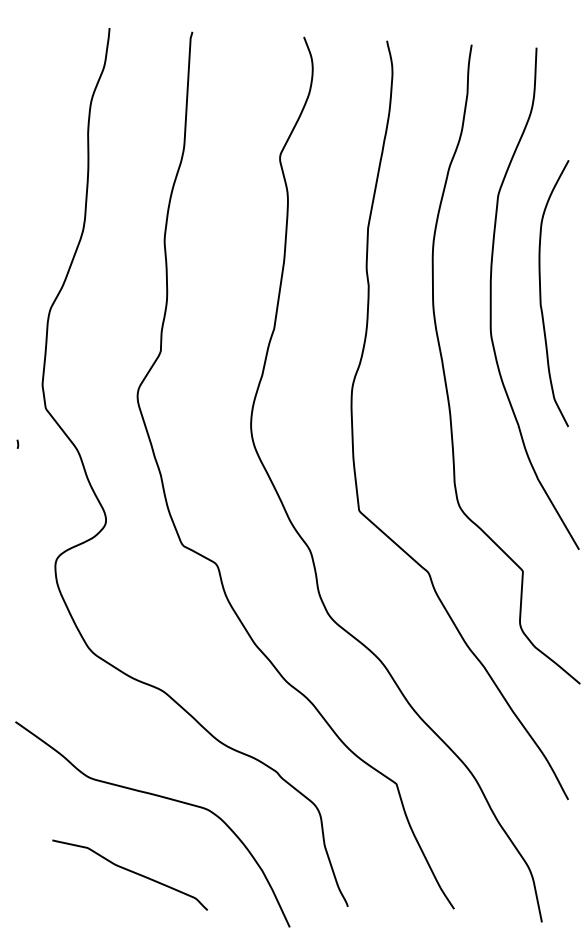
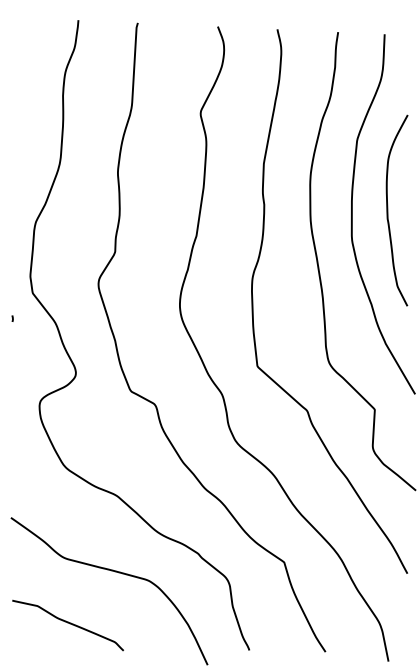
curve: (131, 872) -> (69, 623), moved

